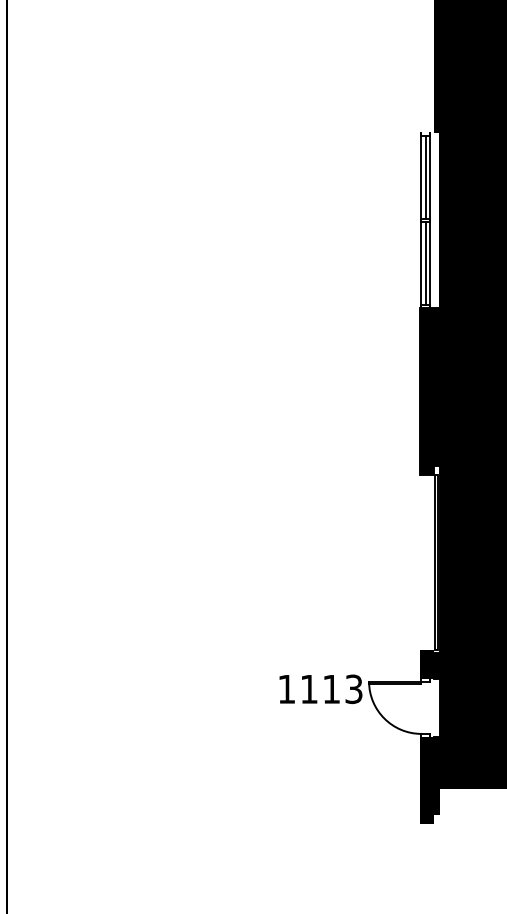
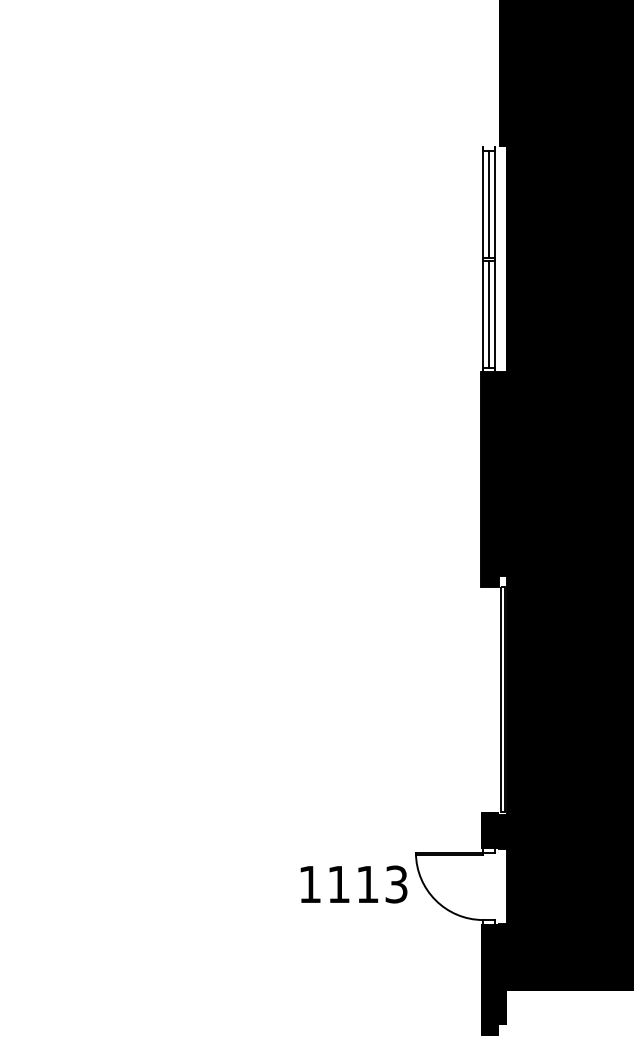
text: (320, 688) -> (353, 883), moved

